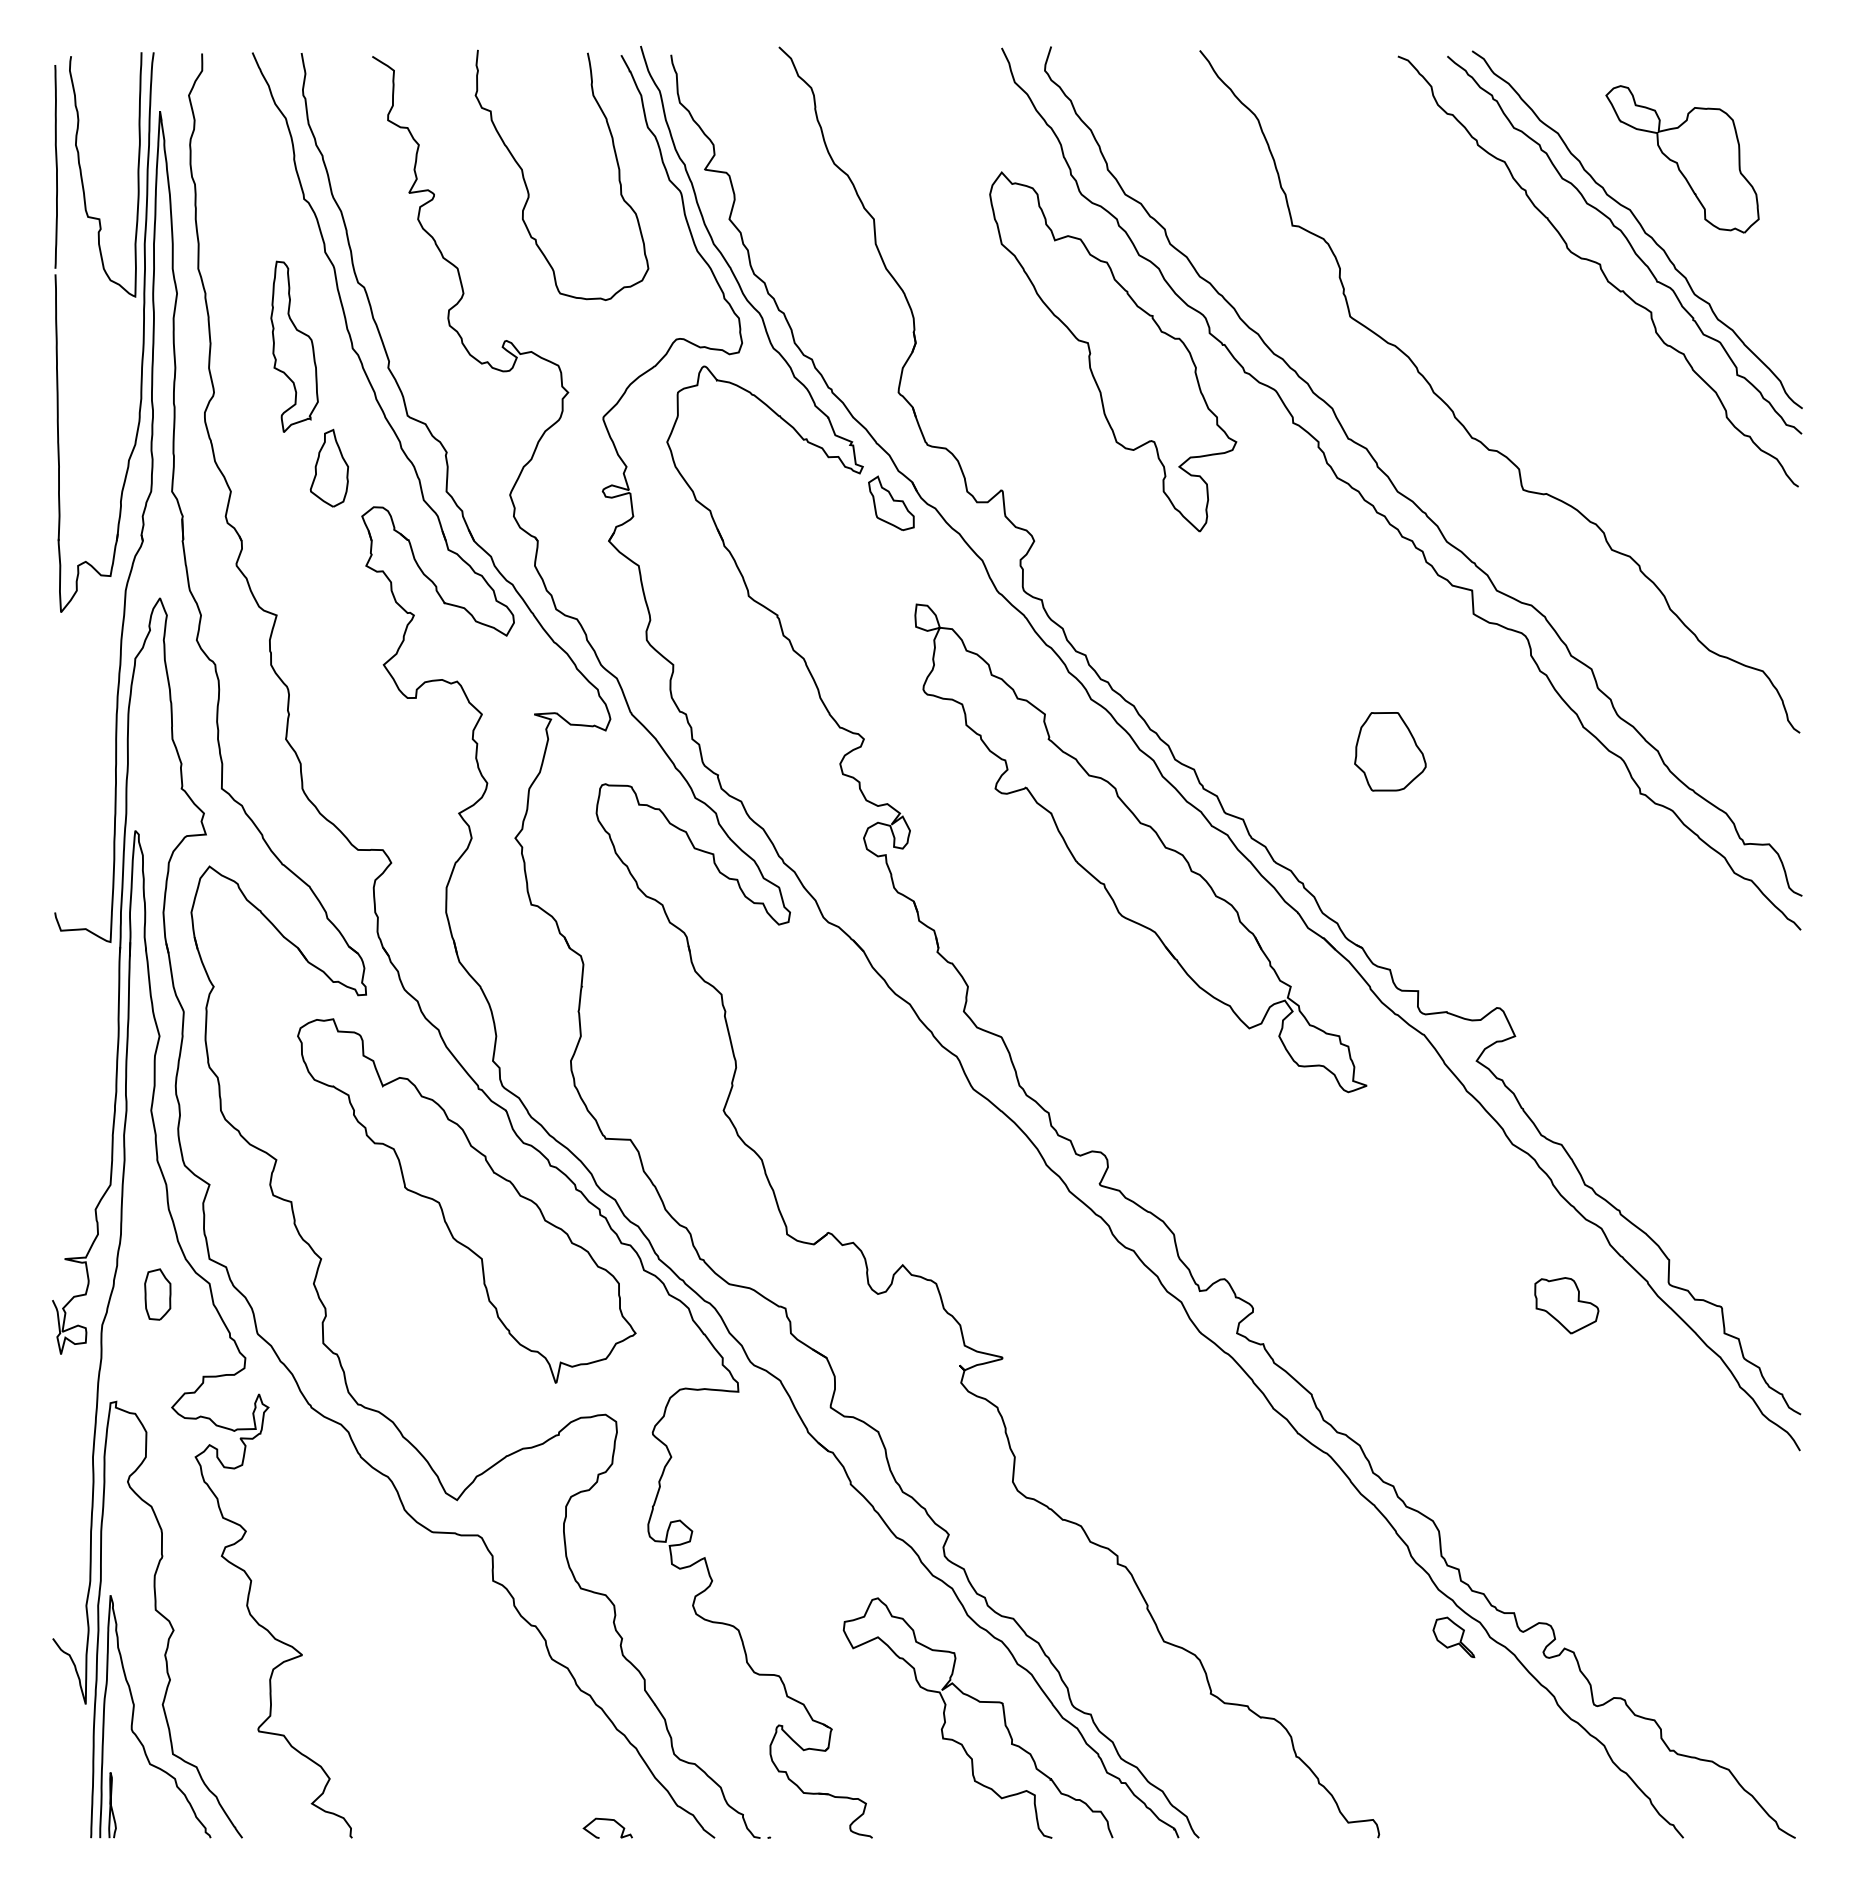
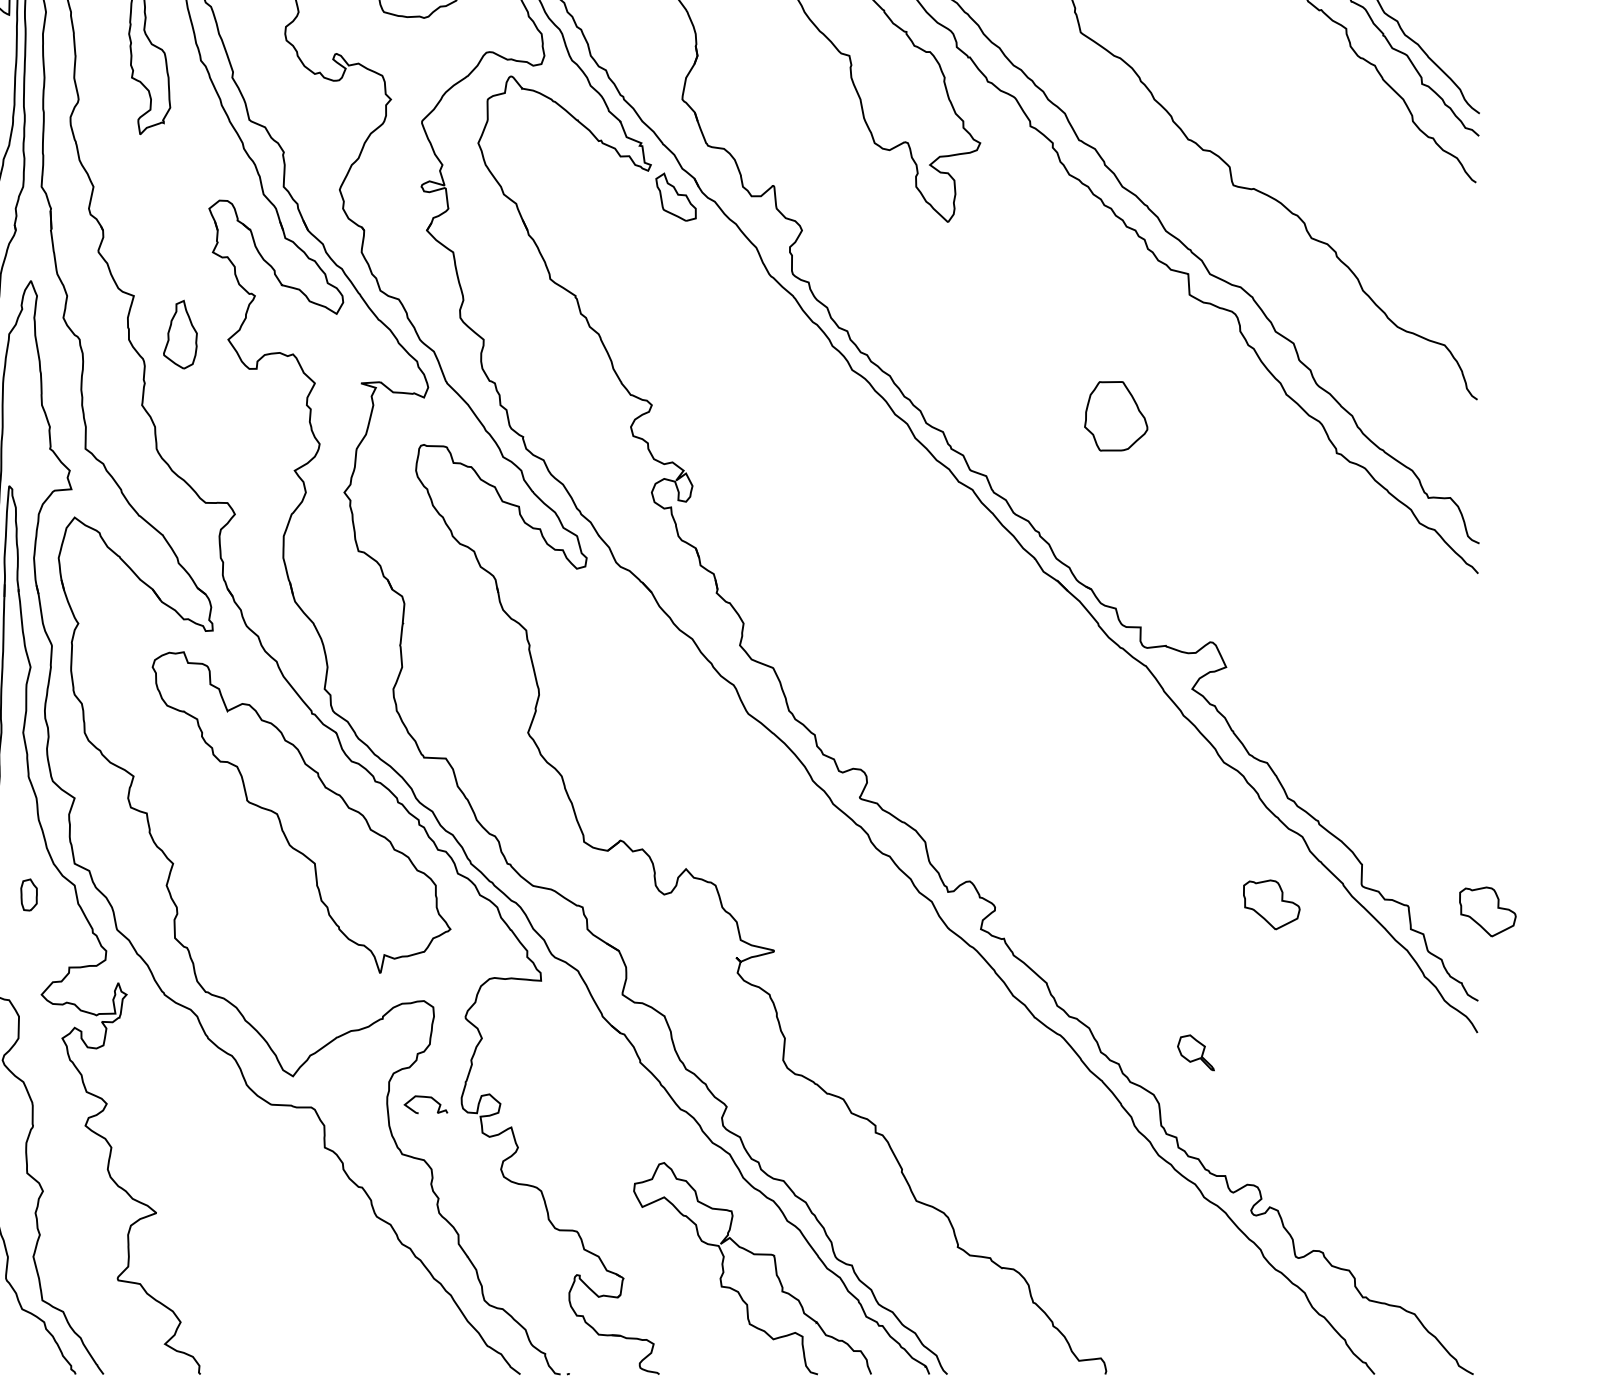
part: (328, 467) -> (179, 334), moved
part: (1140, 848) -> (895, 501), removed
part: (157, 1294) -> (28, 894), size x0.7
part: (1811, 1313) -> (1487, 911), added
part: (1453, 1637) -> (1195, 1052), moved
curve: (607, 1820) -> (425, 1097), moved

